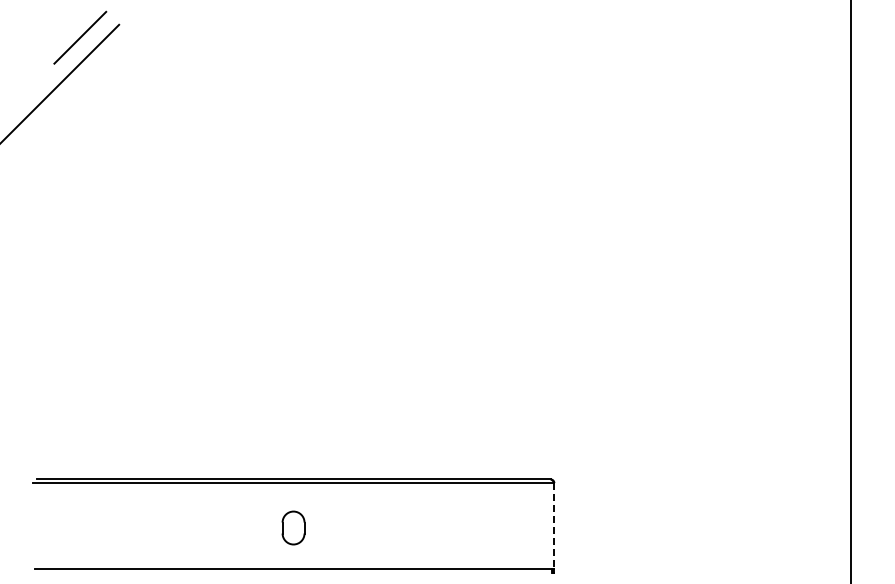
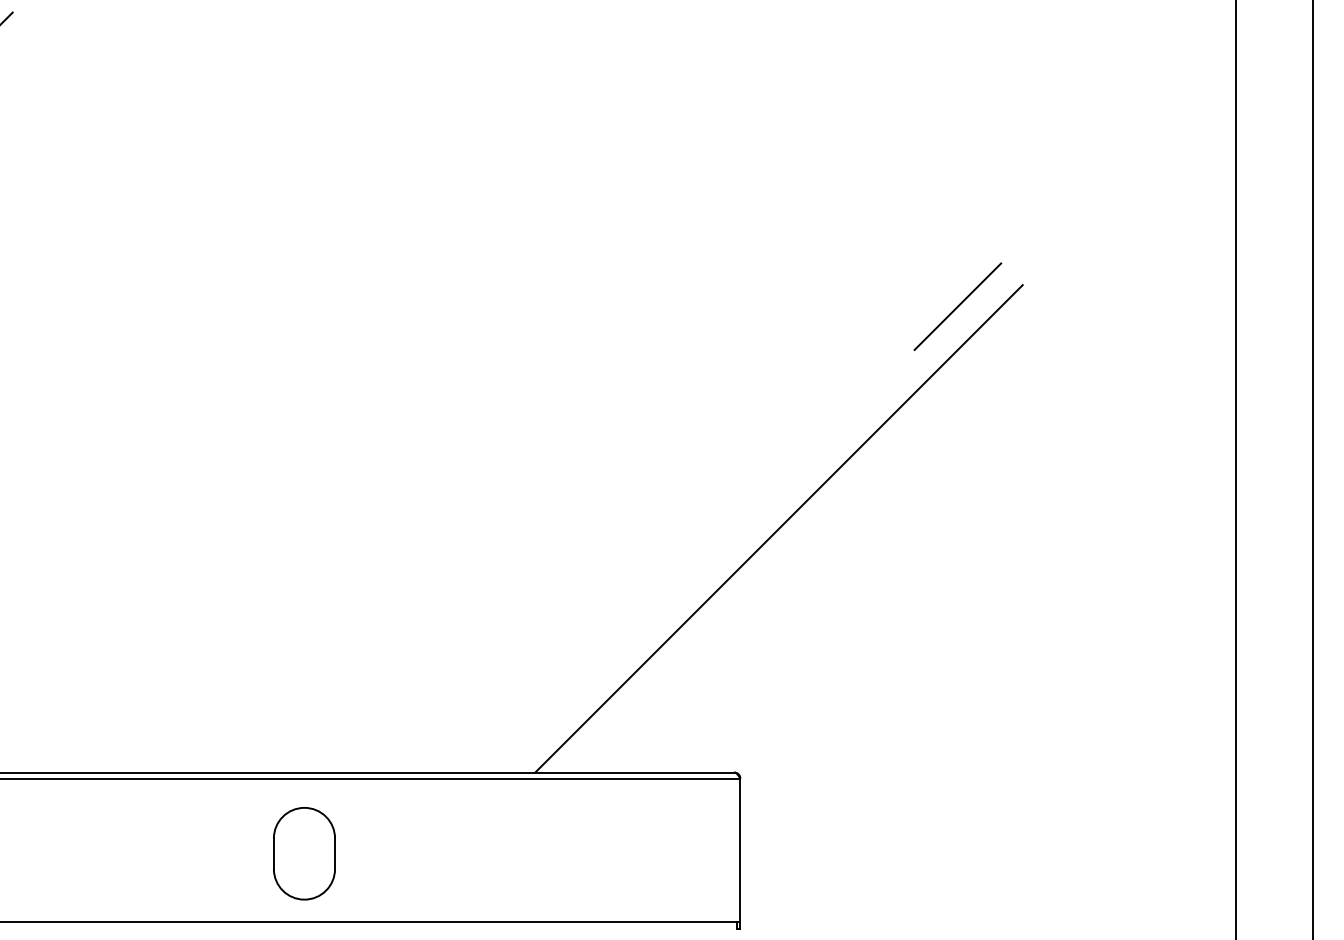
line: (684, 200) -> (957, 306), added
line: (577, 333) -> (779, 528), added
line: (554, 526) -> (740, 851), dashed -> solid
part: (293, 527) -> (304, 852), size x1.67

